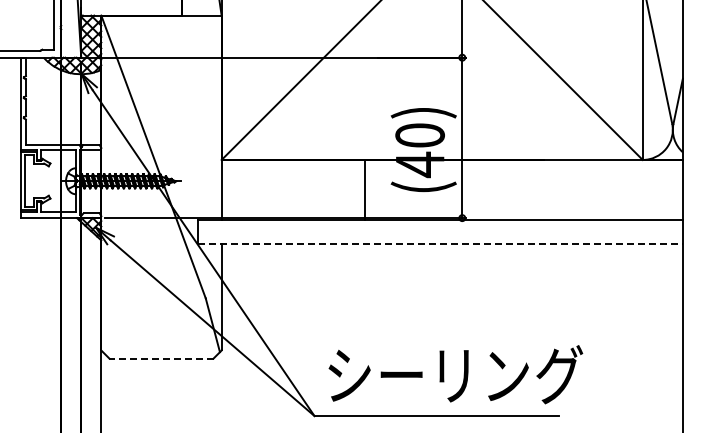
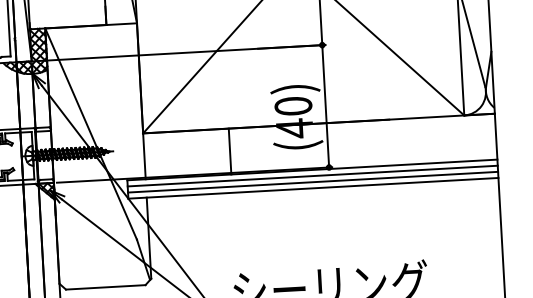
line: (364, 189) -> (229, 151), moved
line: (439, 228) -> (312, 176), added
line: (439, 236) -> (312, 182), added
line: (440, 244) -> (313, 188), dashed -> solid
line: (160, 358) -> (104, 287), dashed -> solid

